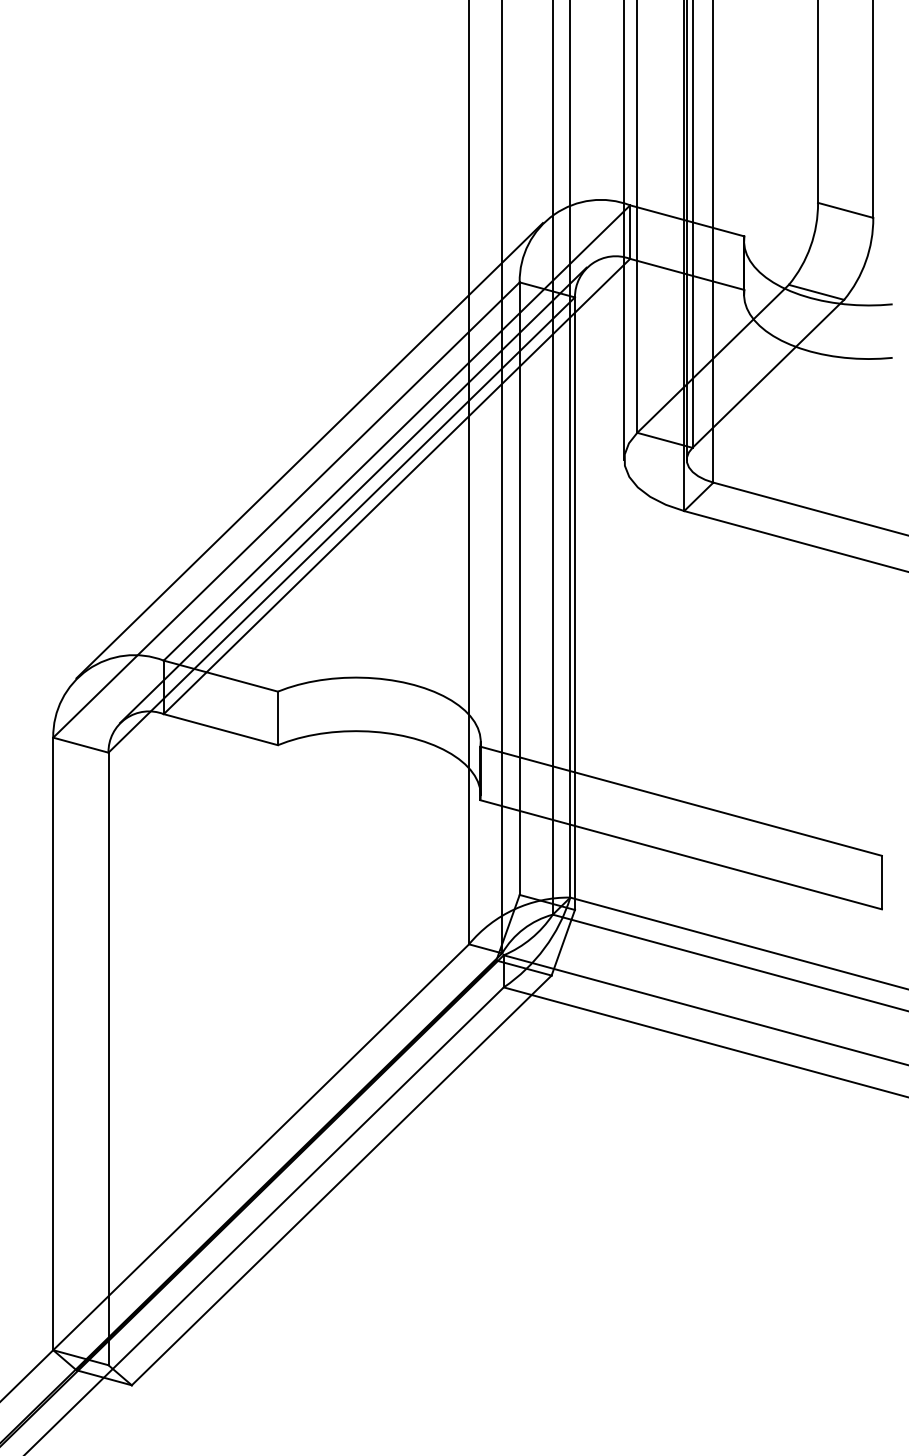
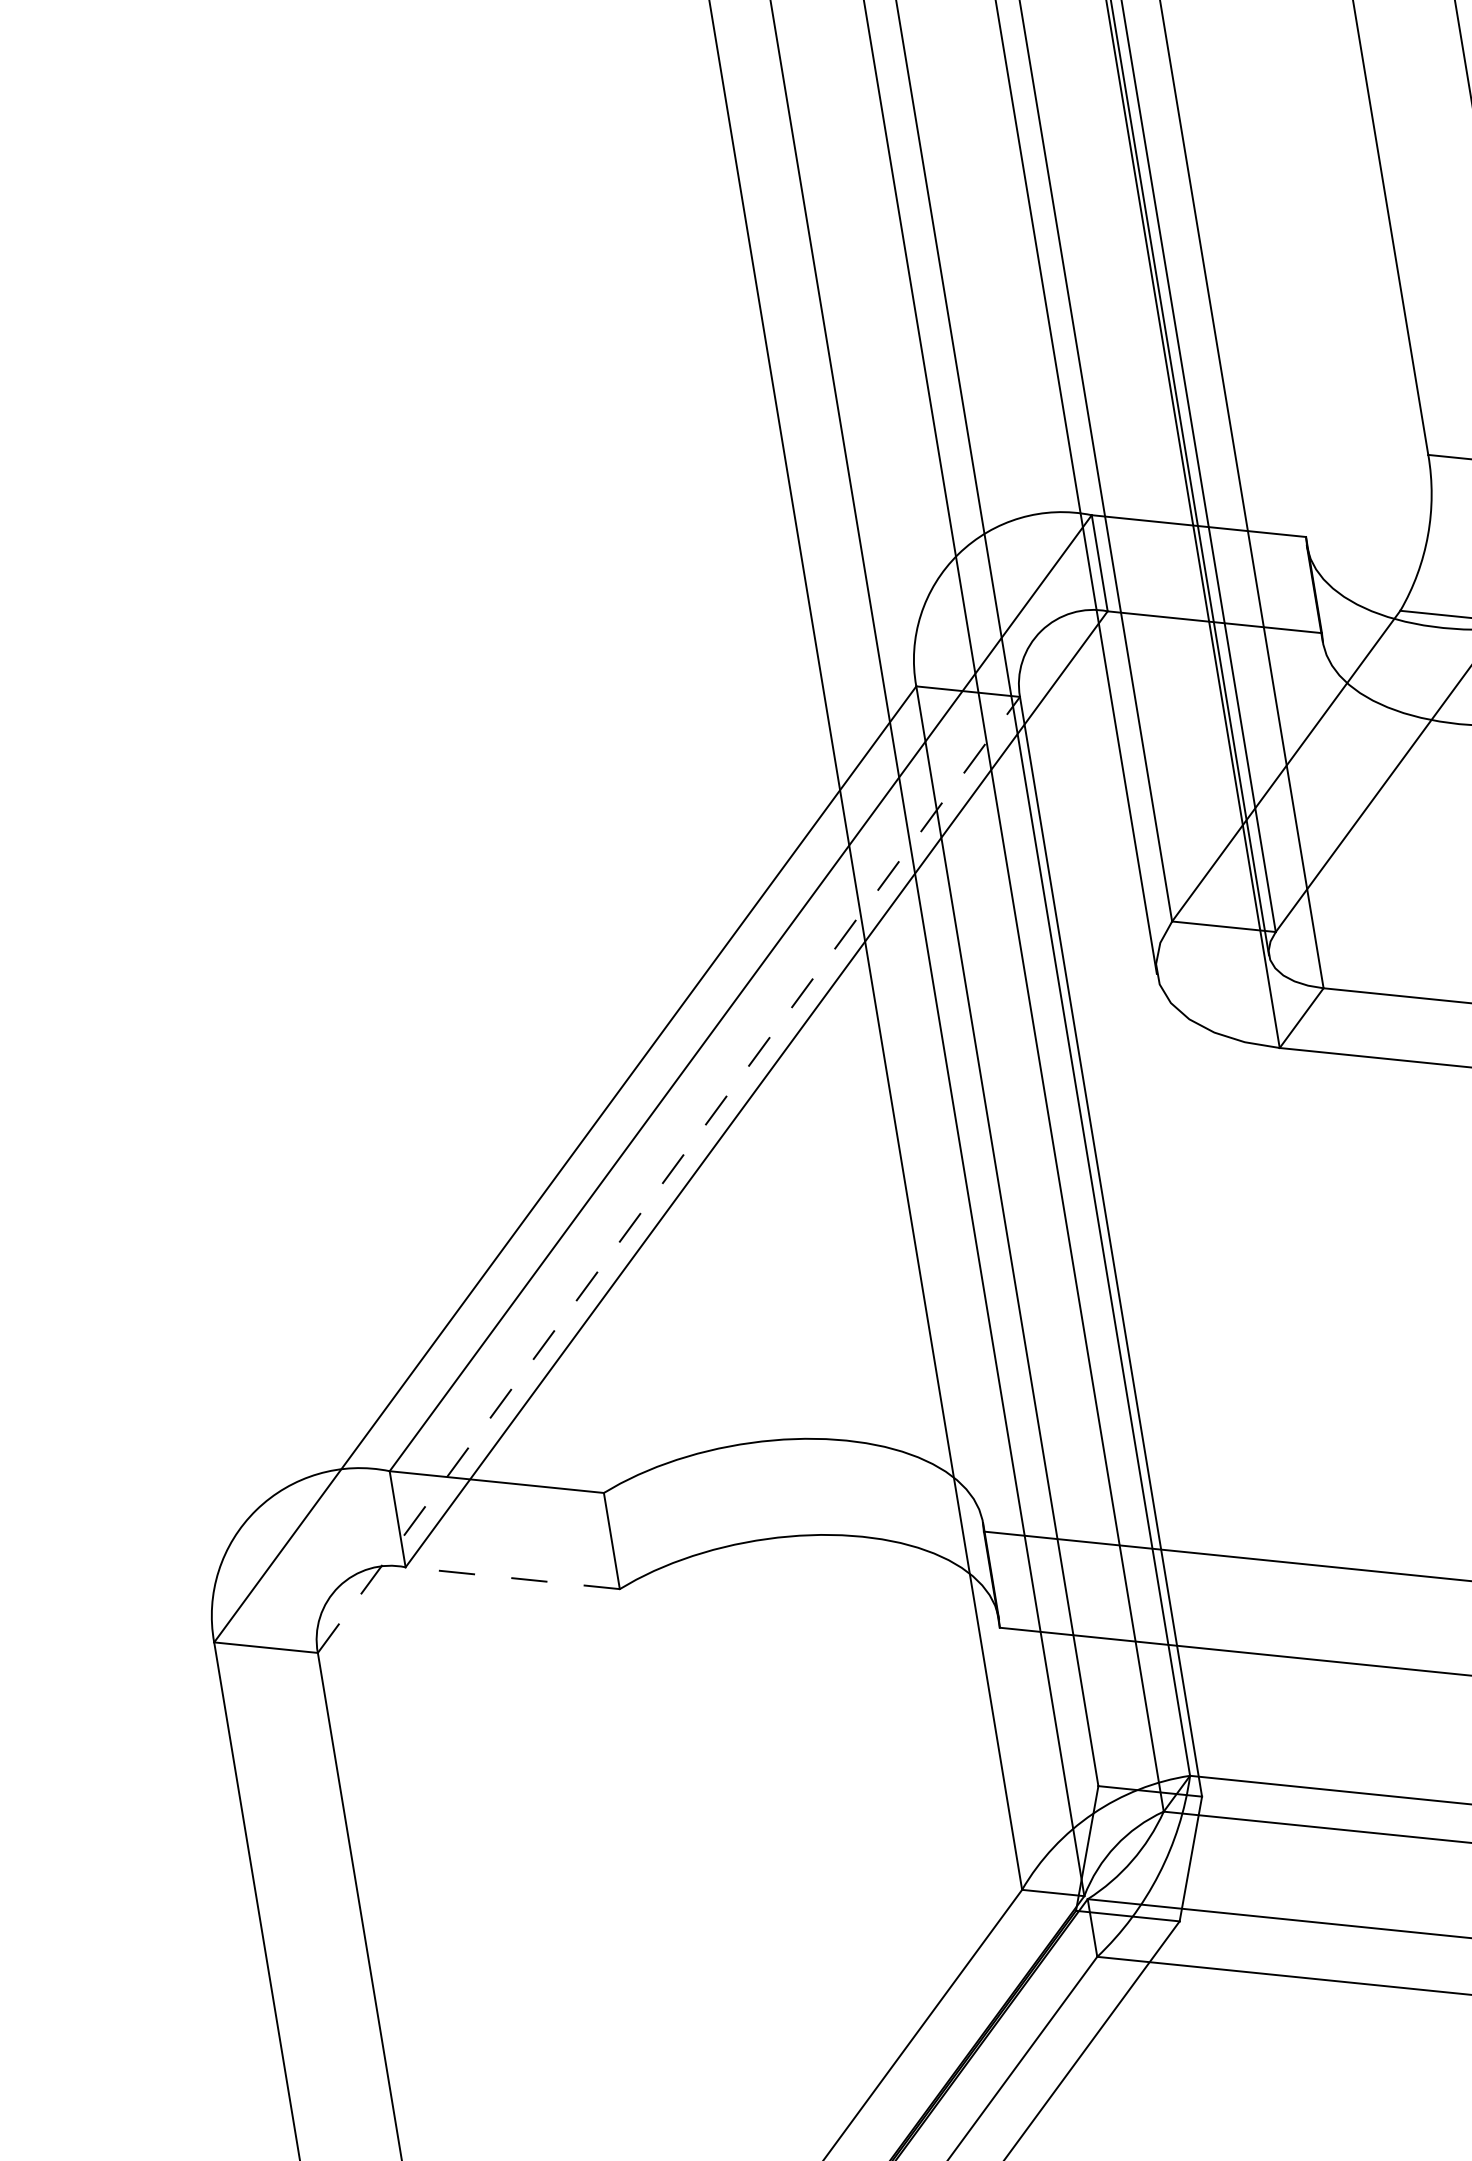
line: (309, 450) -> (588, 1050), removed
line: (353, 495) -> (681, 1118), removed
line: (341, 525) -> (668, 1175), solid -> dashed
line: (220, 729) -> (512, 1578), solid -> dashed

